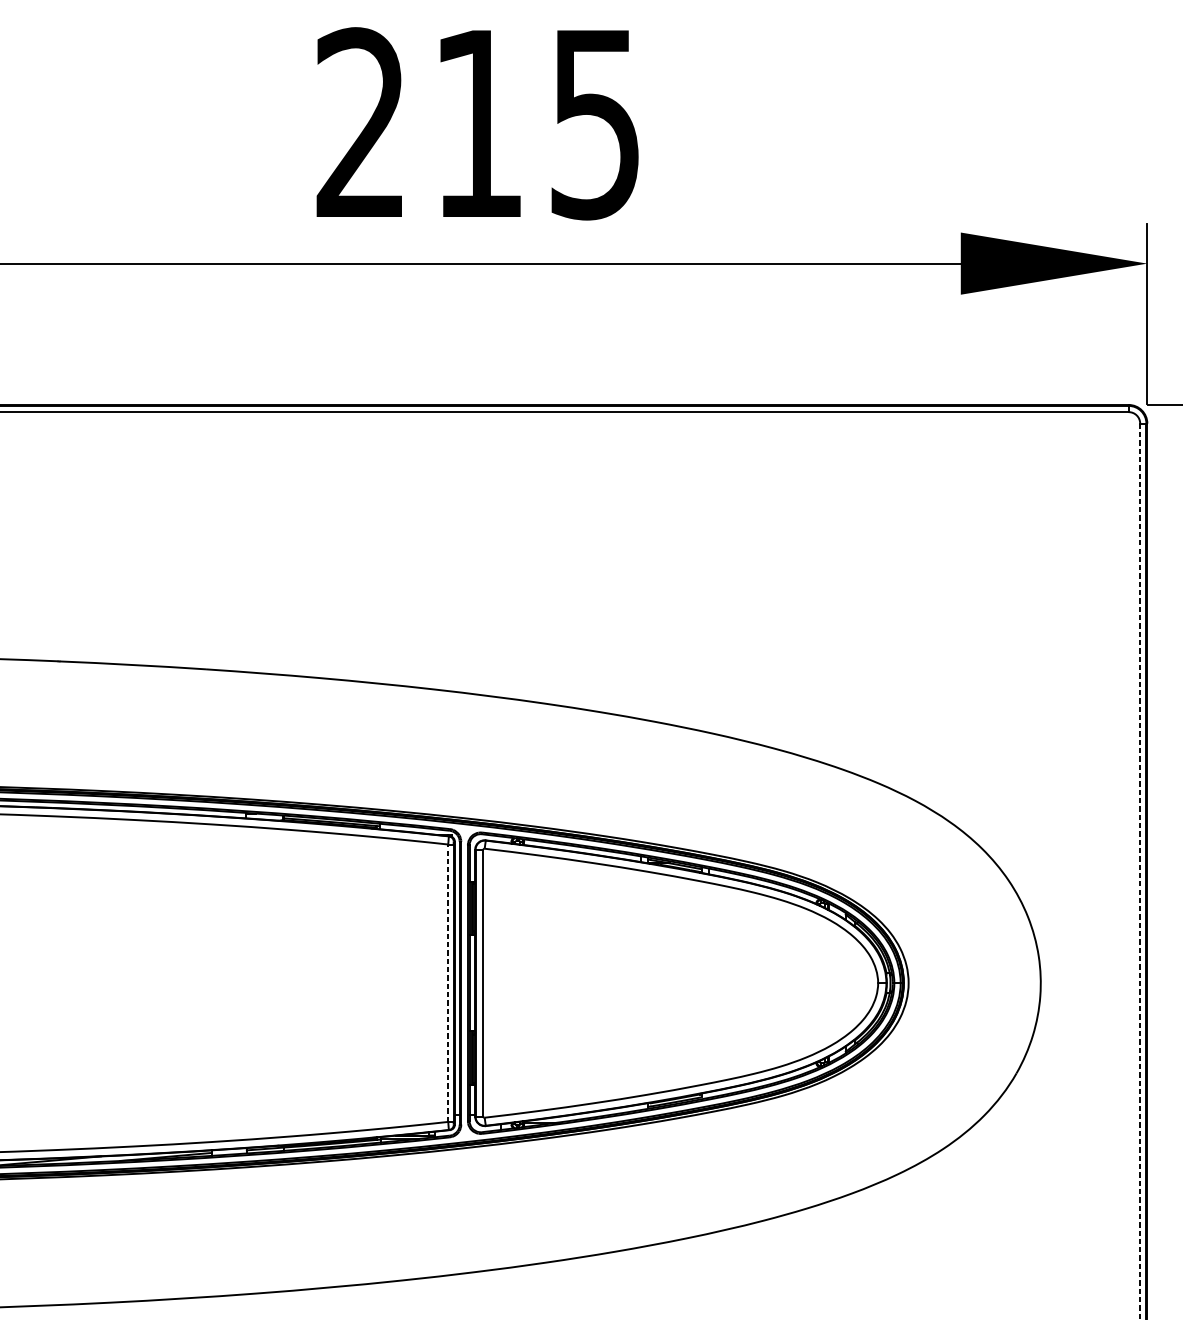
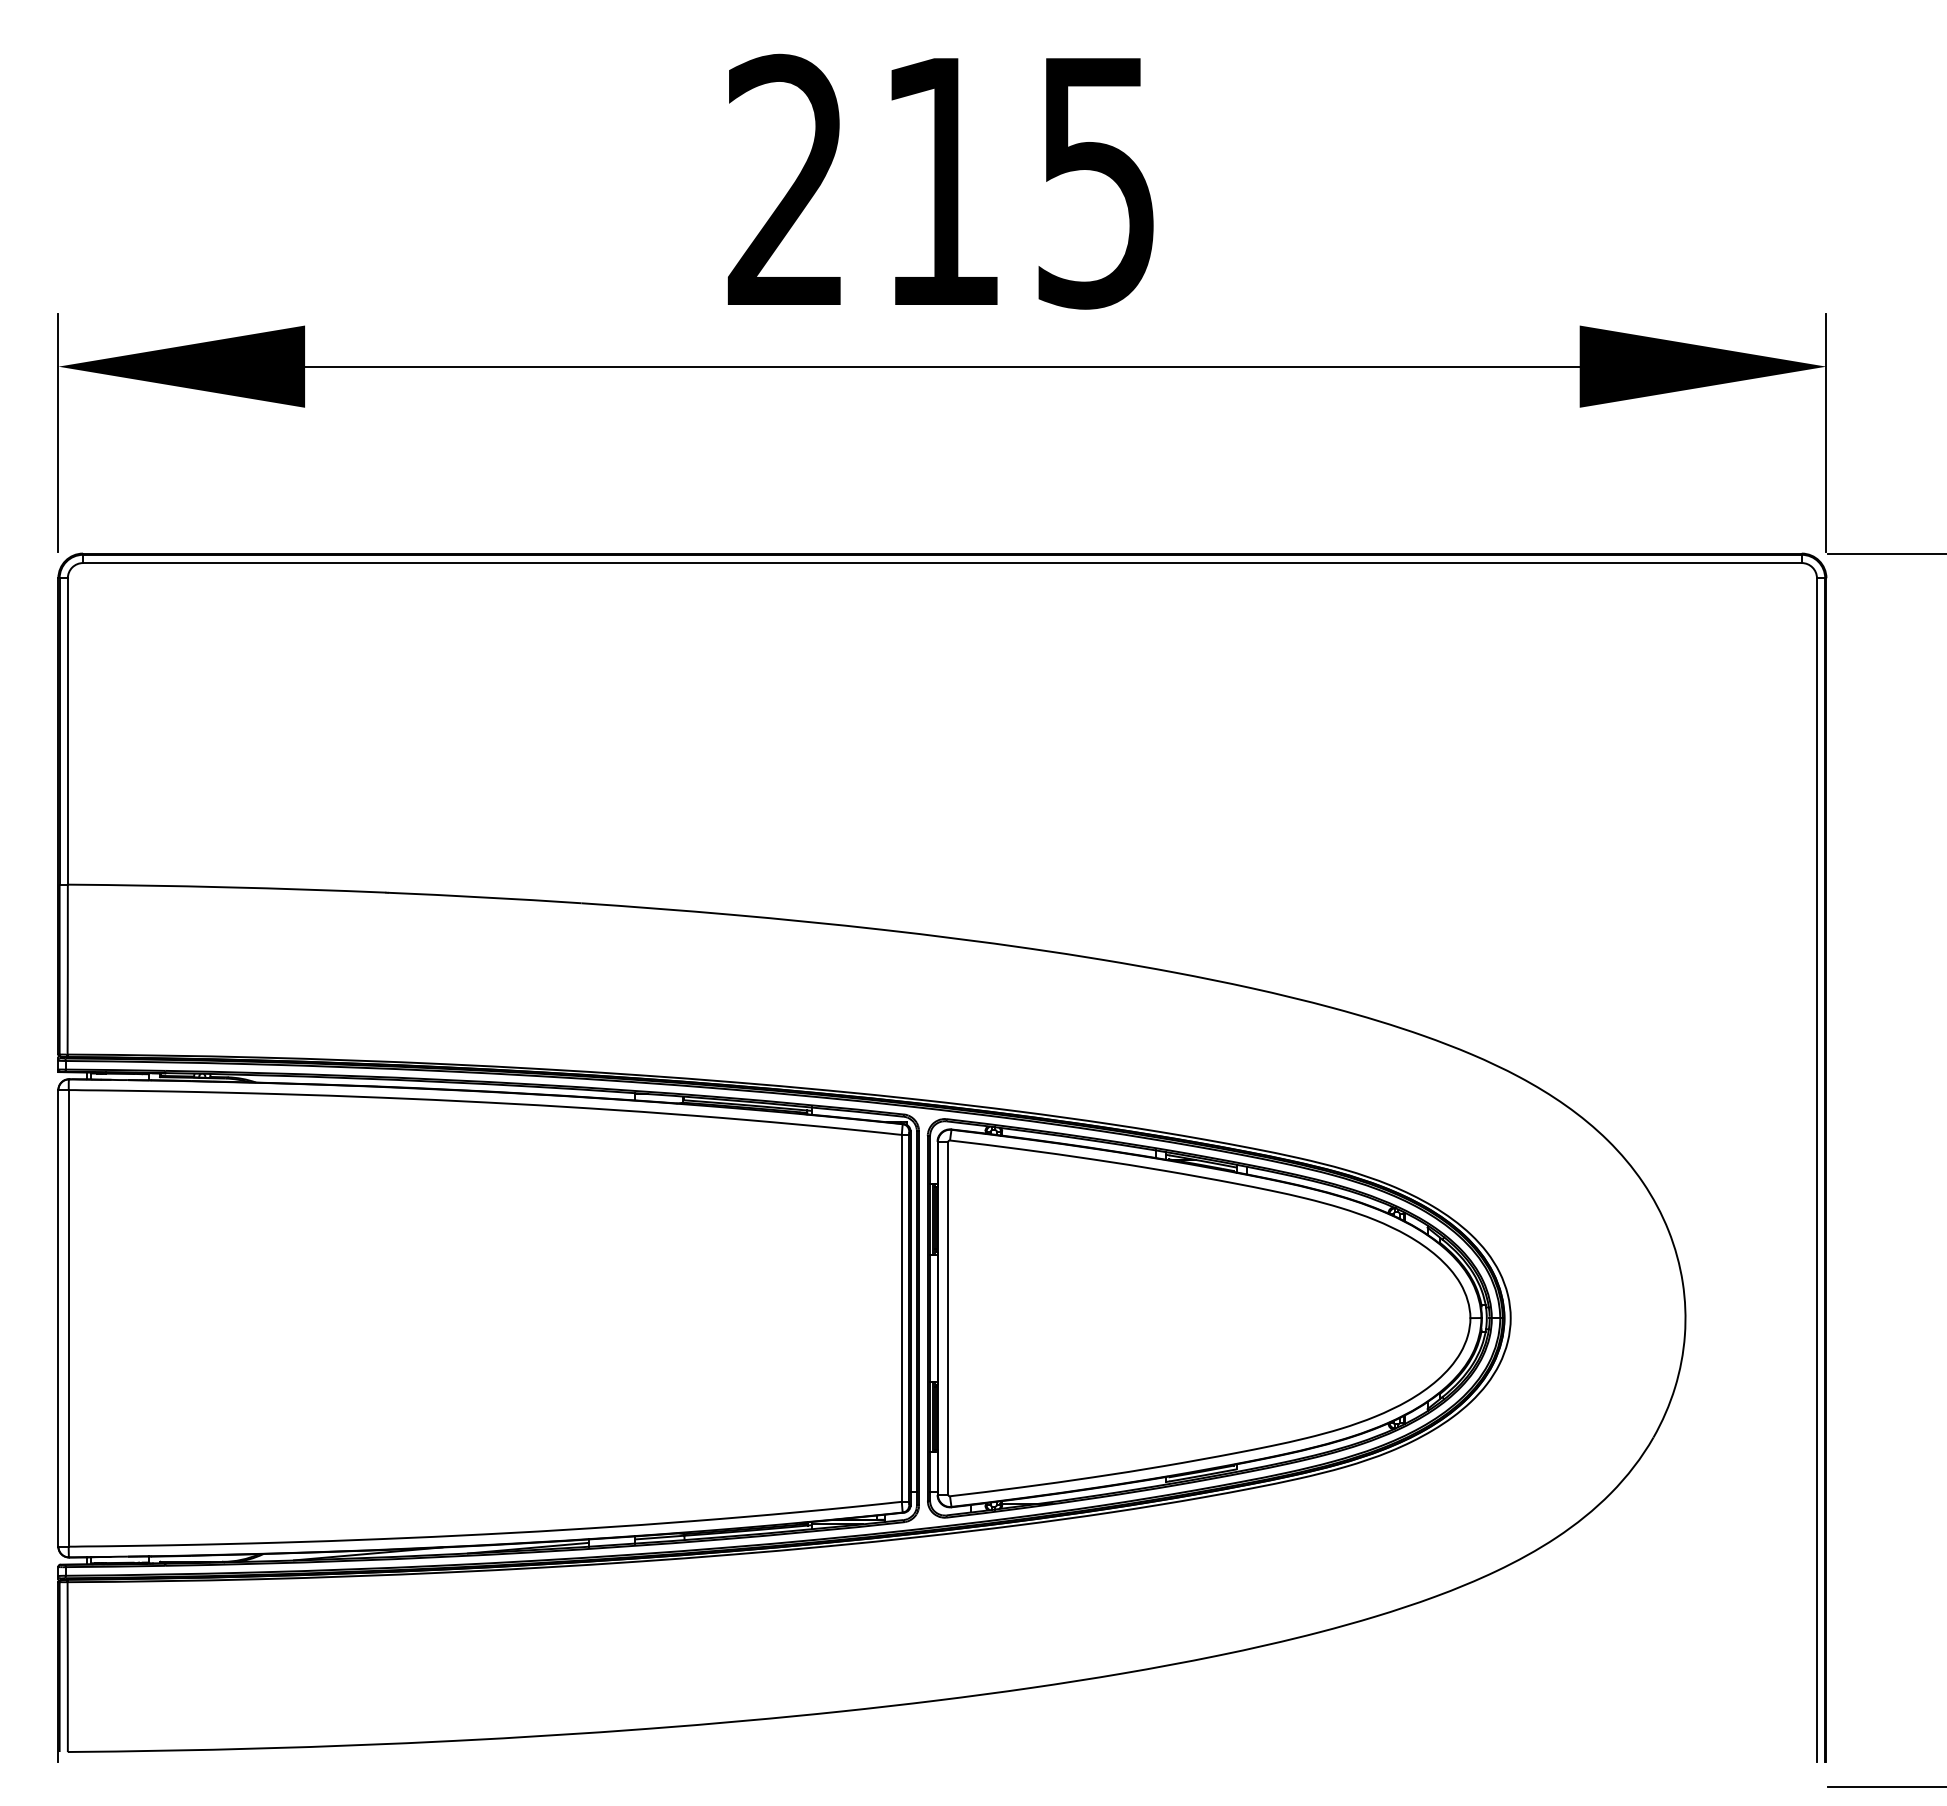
line: (1139, 870) -> (1816, 1169), dashed -> solid
line: (447, 982) -> (901, 1317), dashed -> solid

